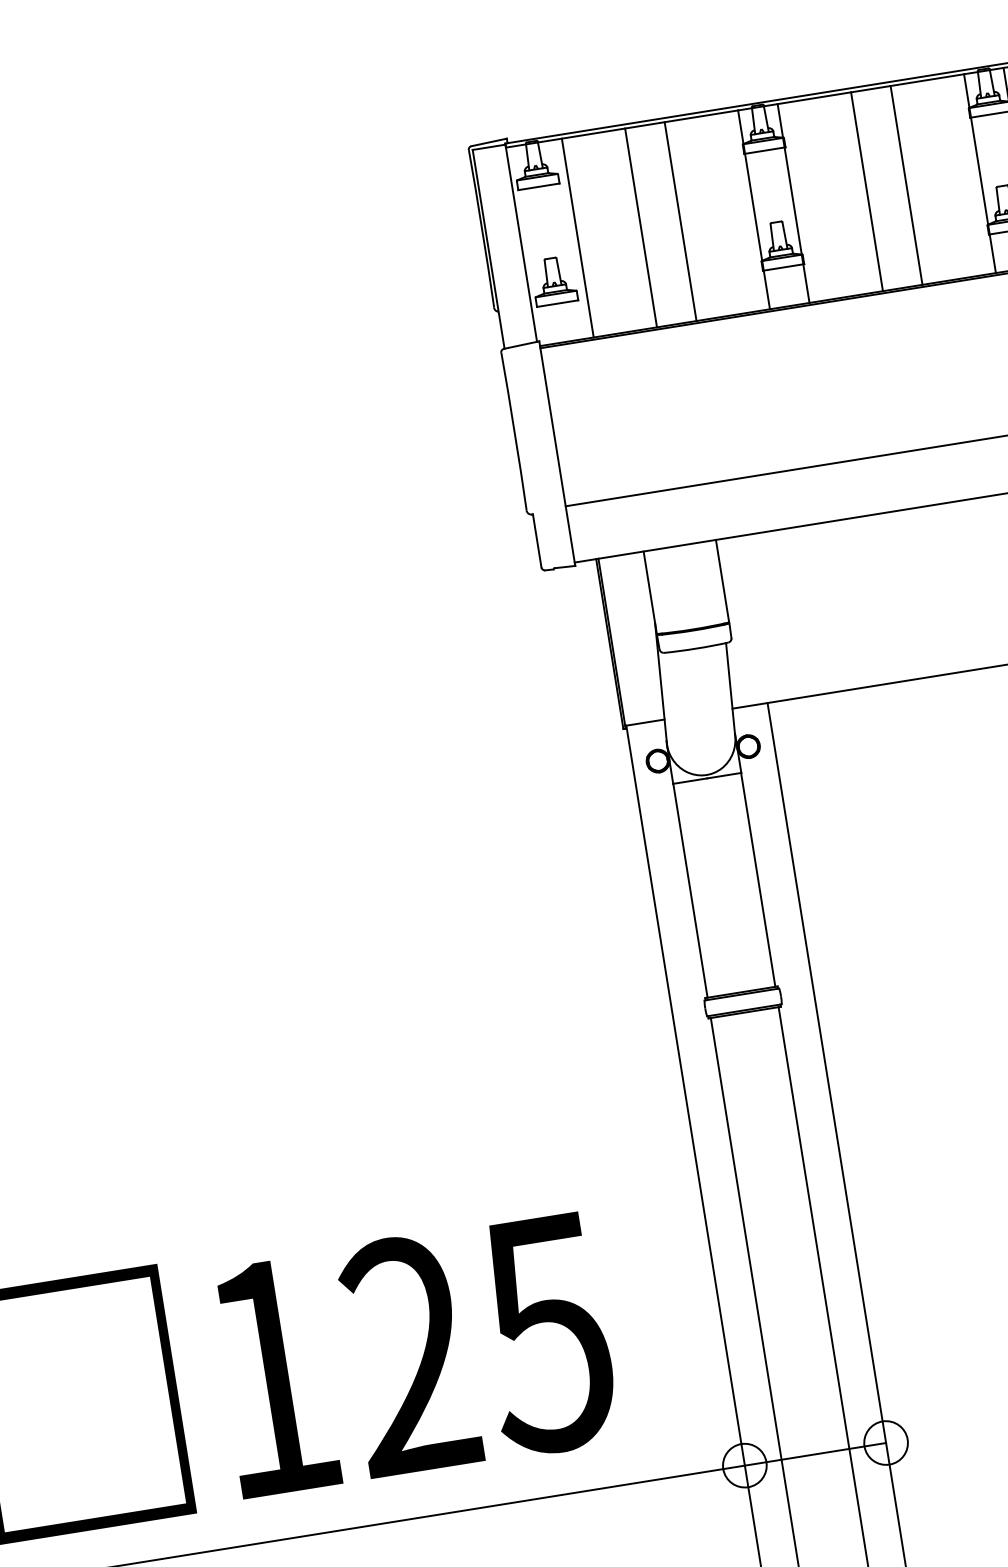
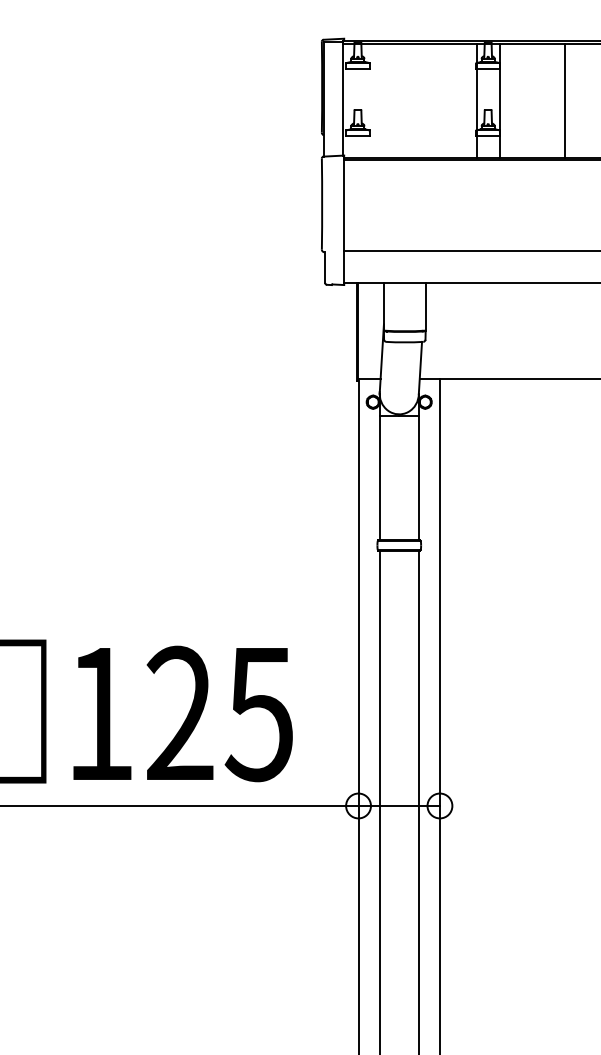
line: (866, 191) -> (541, 100), removed
line: (680, 220) -> (434, 100), removed
line: (640, 227) -> (411, 100), removed
line: (578, 237) -> (375, 100), removed

